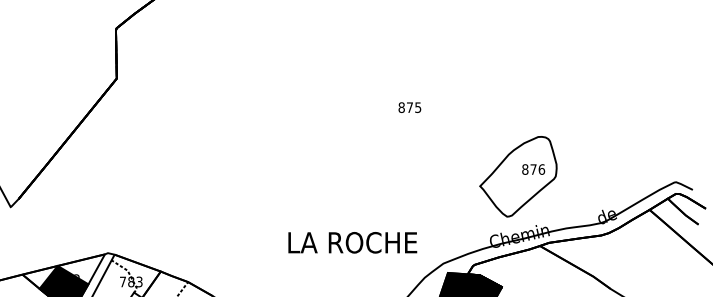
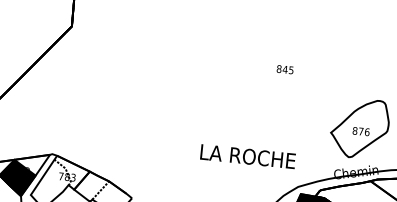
text: (409, 107) -> (284, 69), 875 -> 845
text: (533, 169) -> (361, 131), moved
text: (352, 242) -> (247, 156), moved

